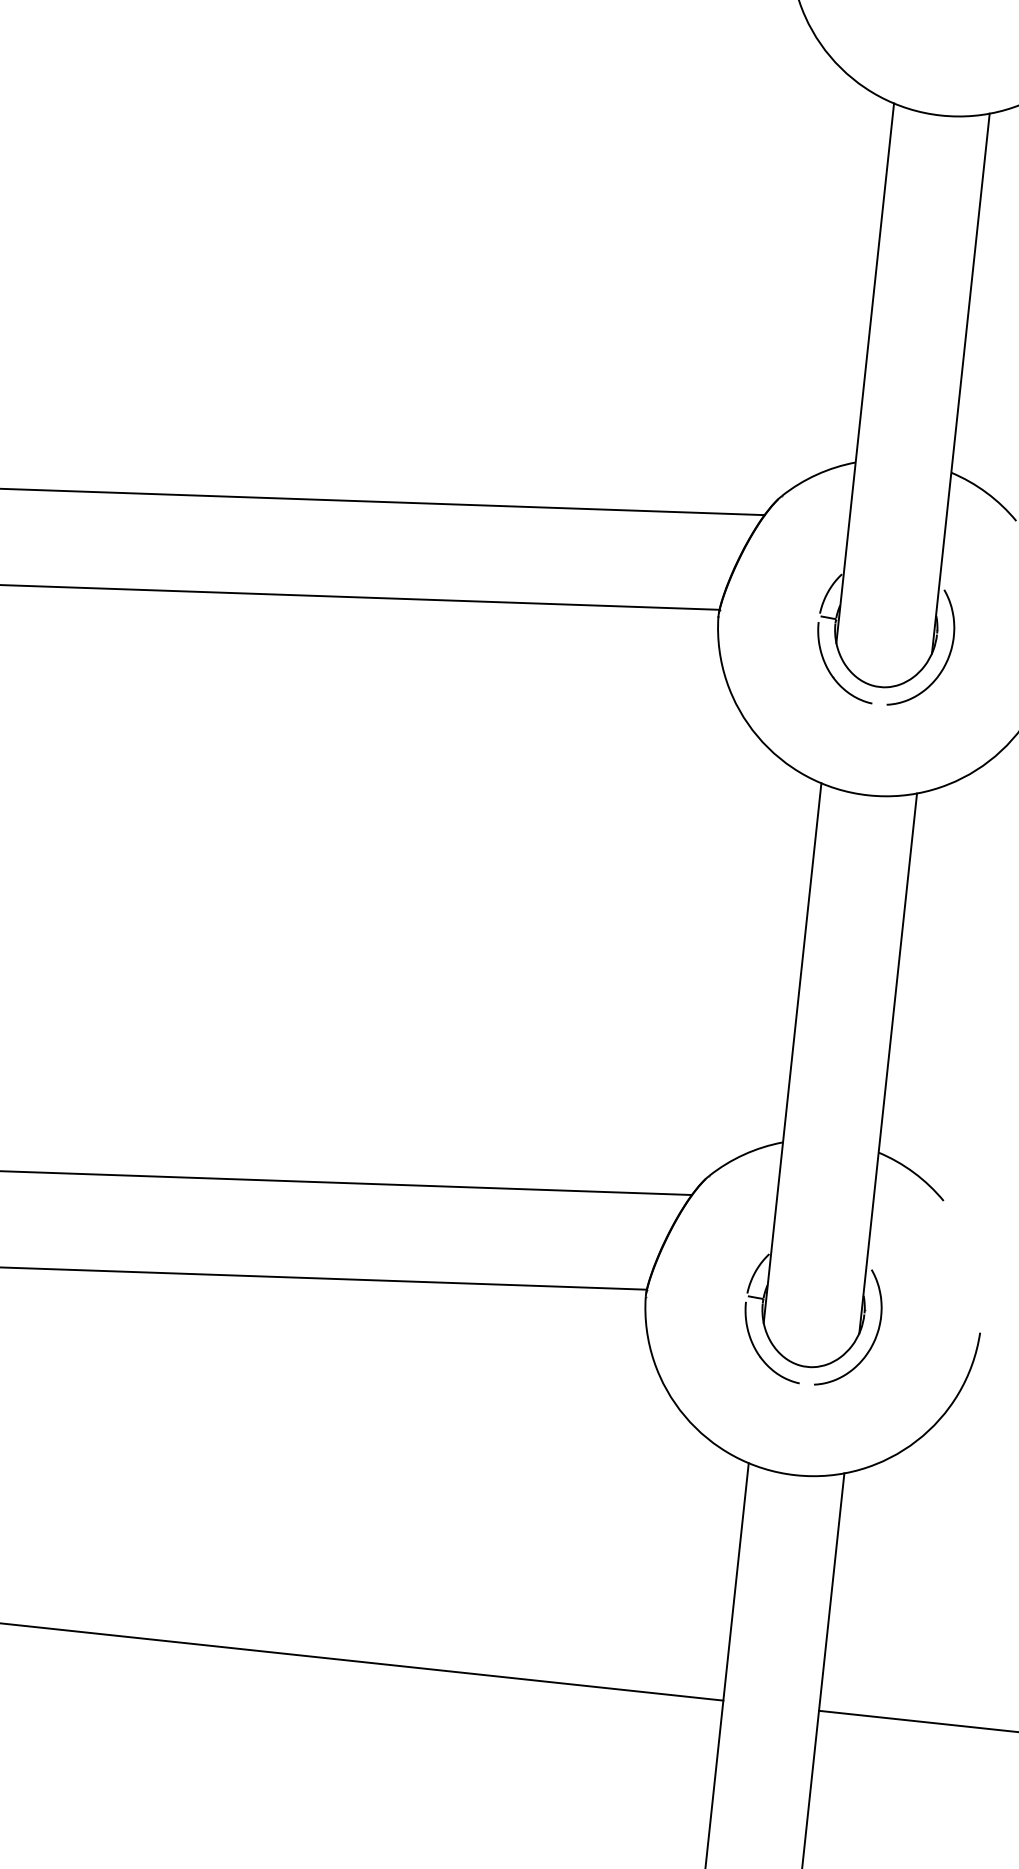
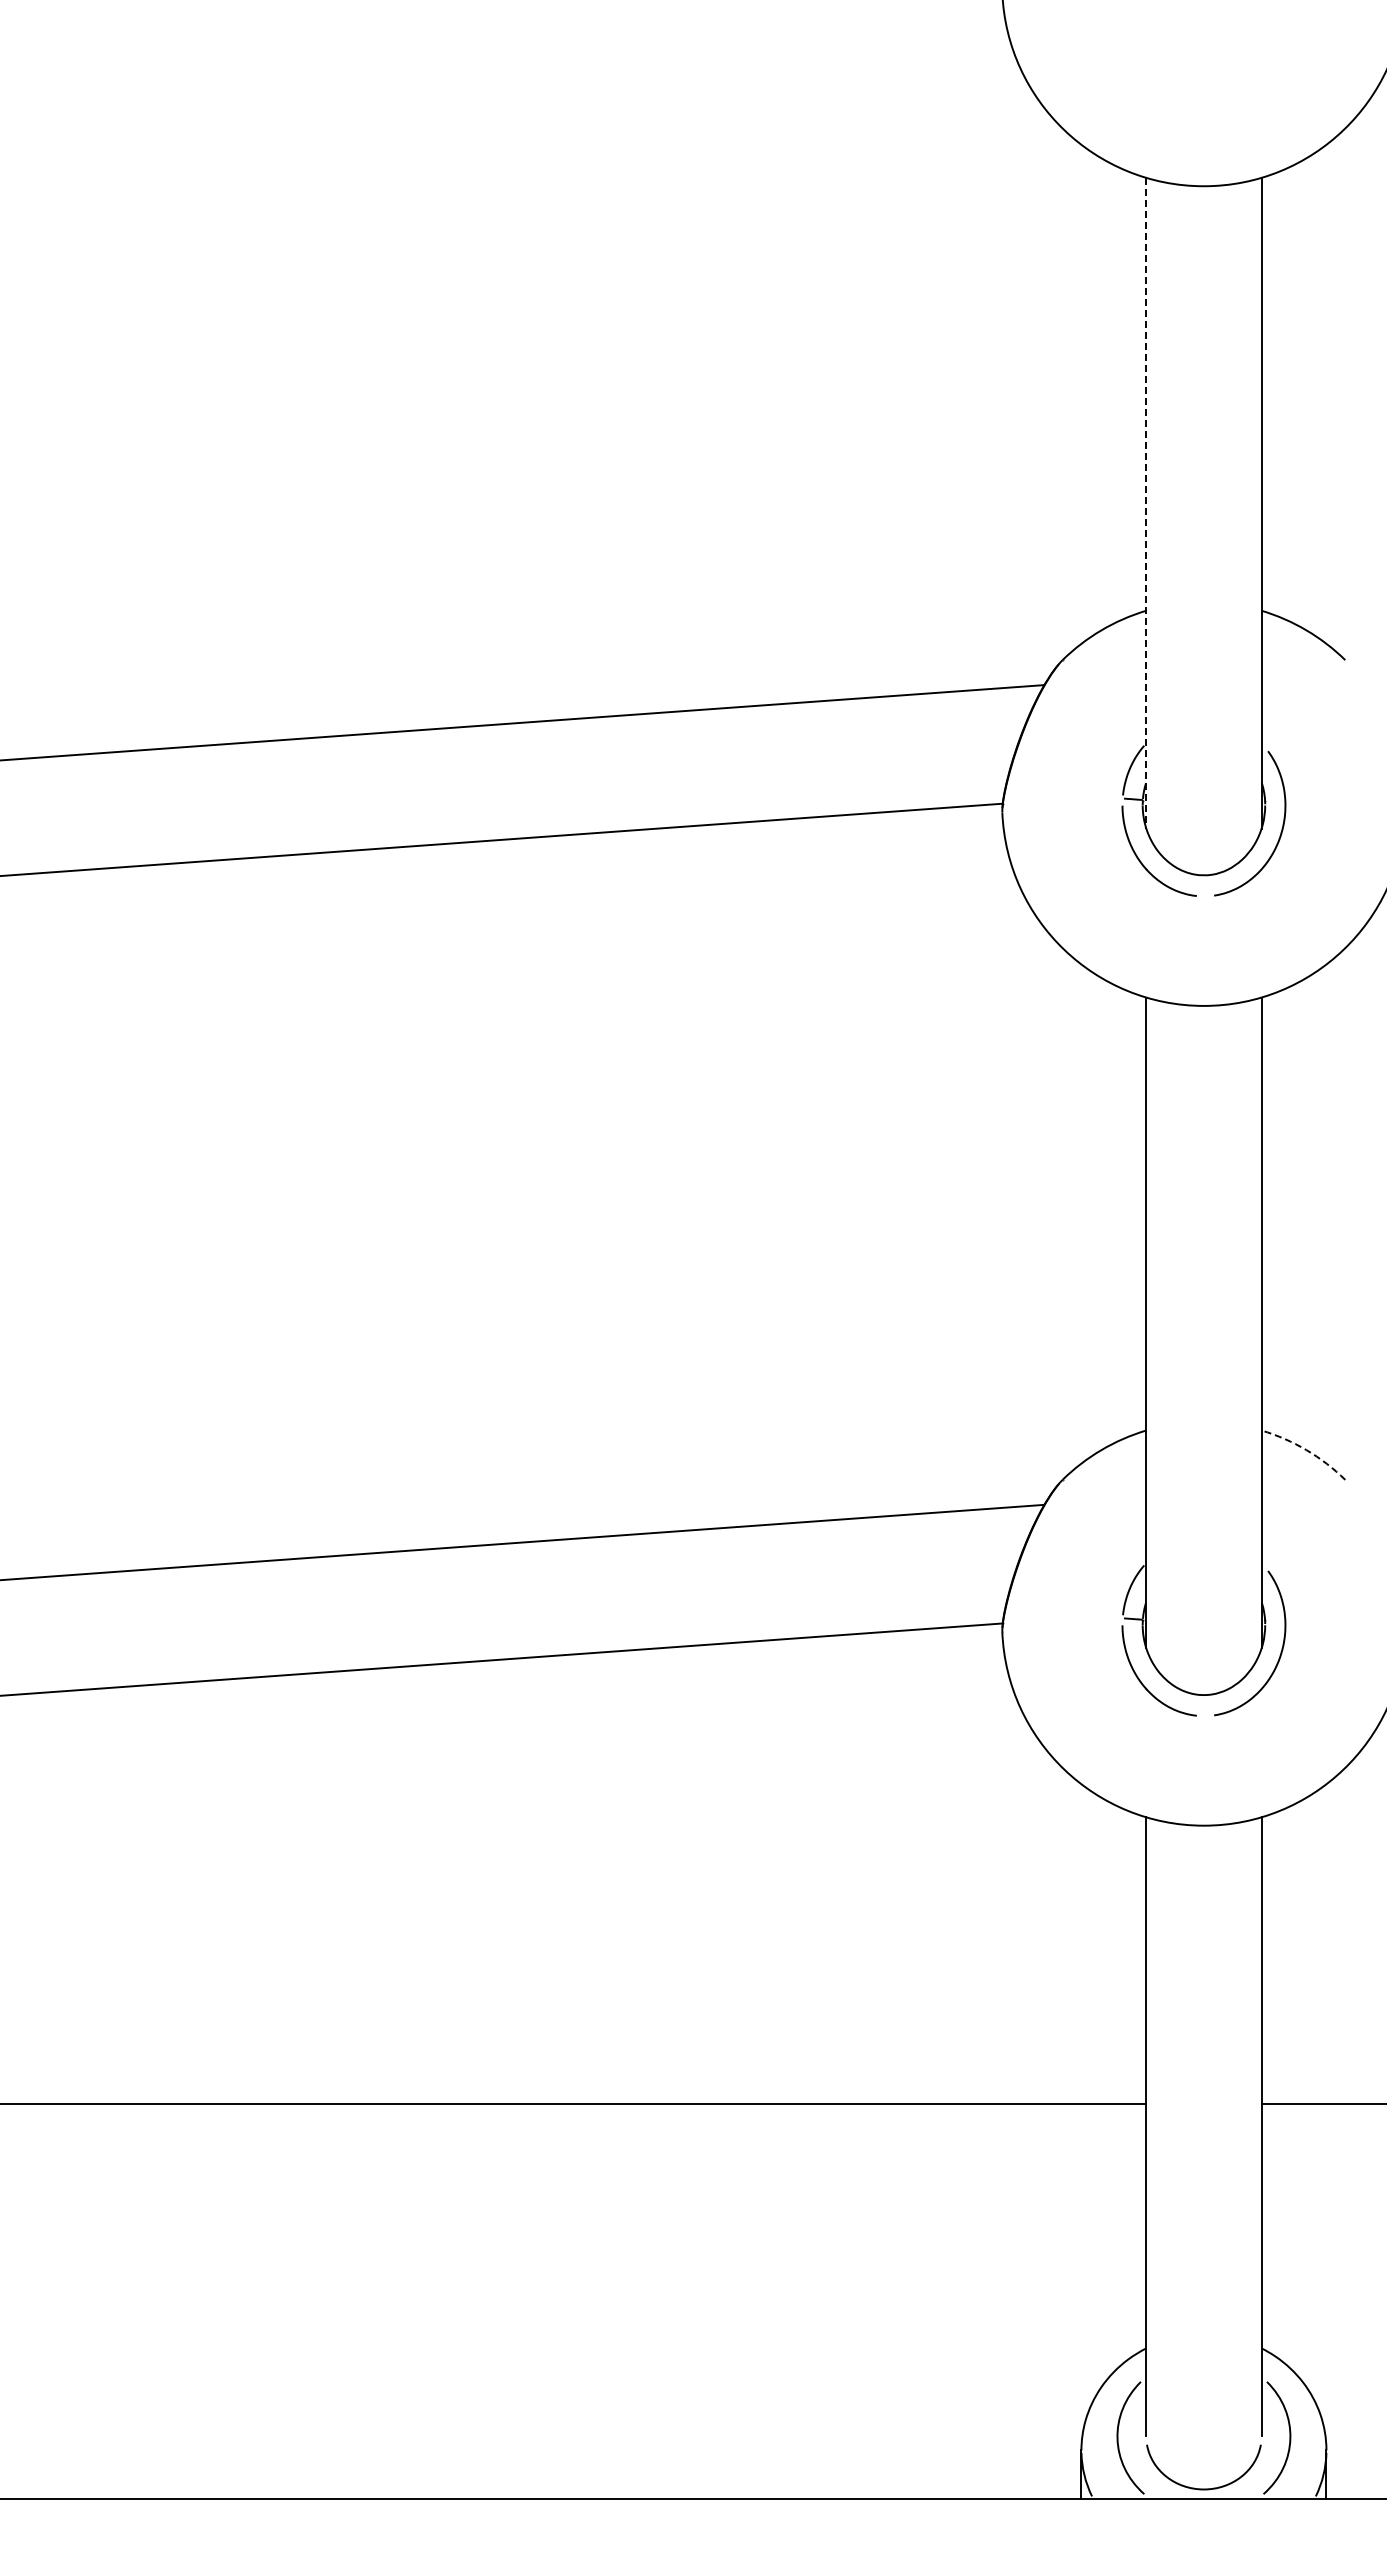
line: (865, 373) -> (1146, 503), solid -> dashed
arc: (914, 1173) -> (1306, 1450), solid -> dashed

